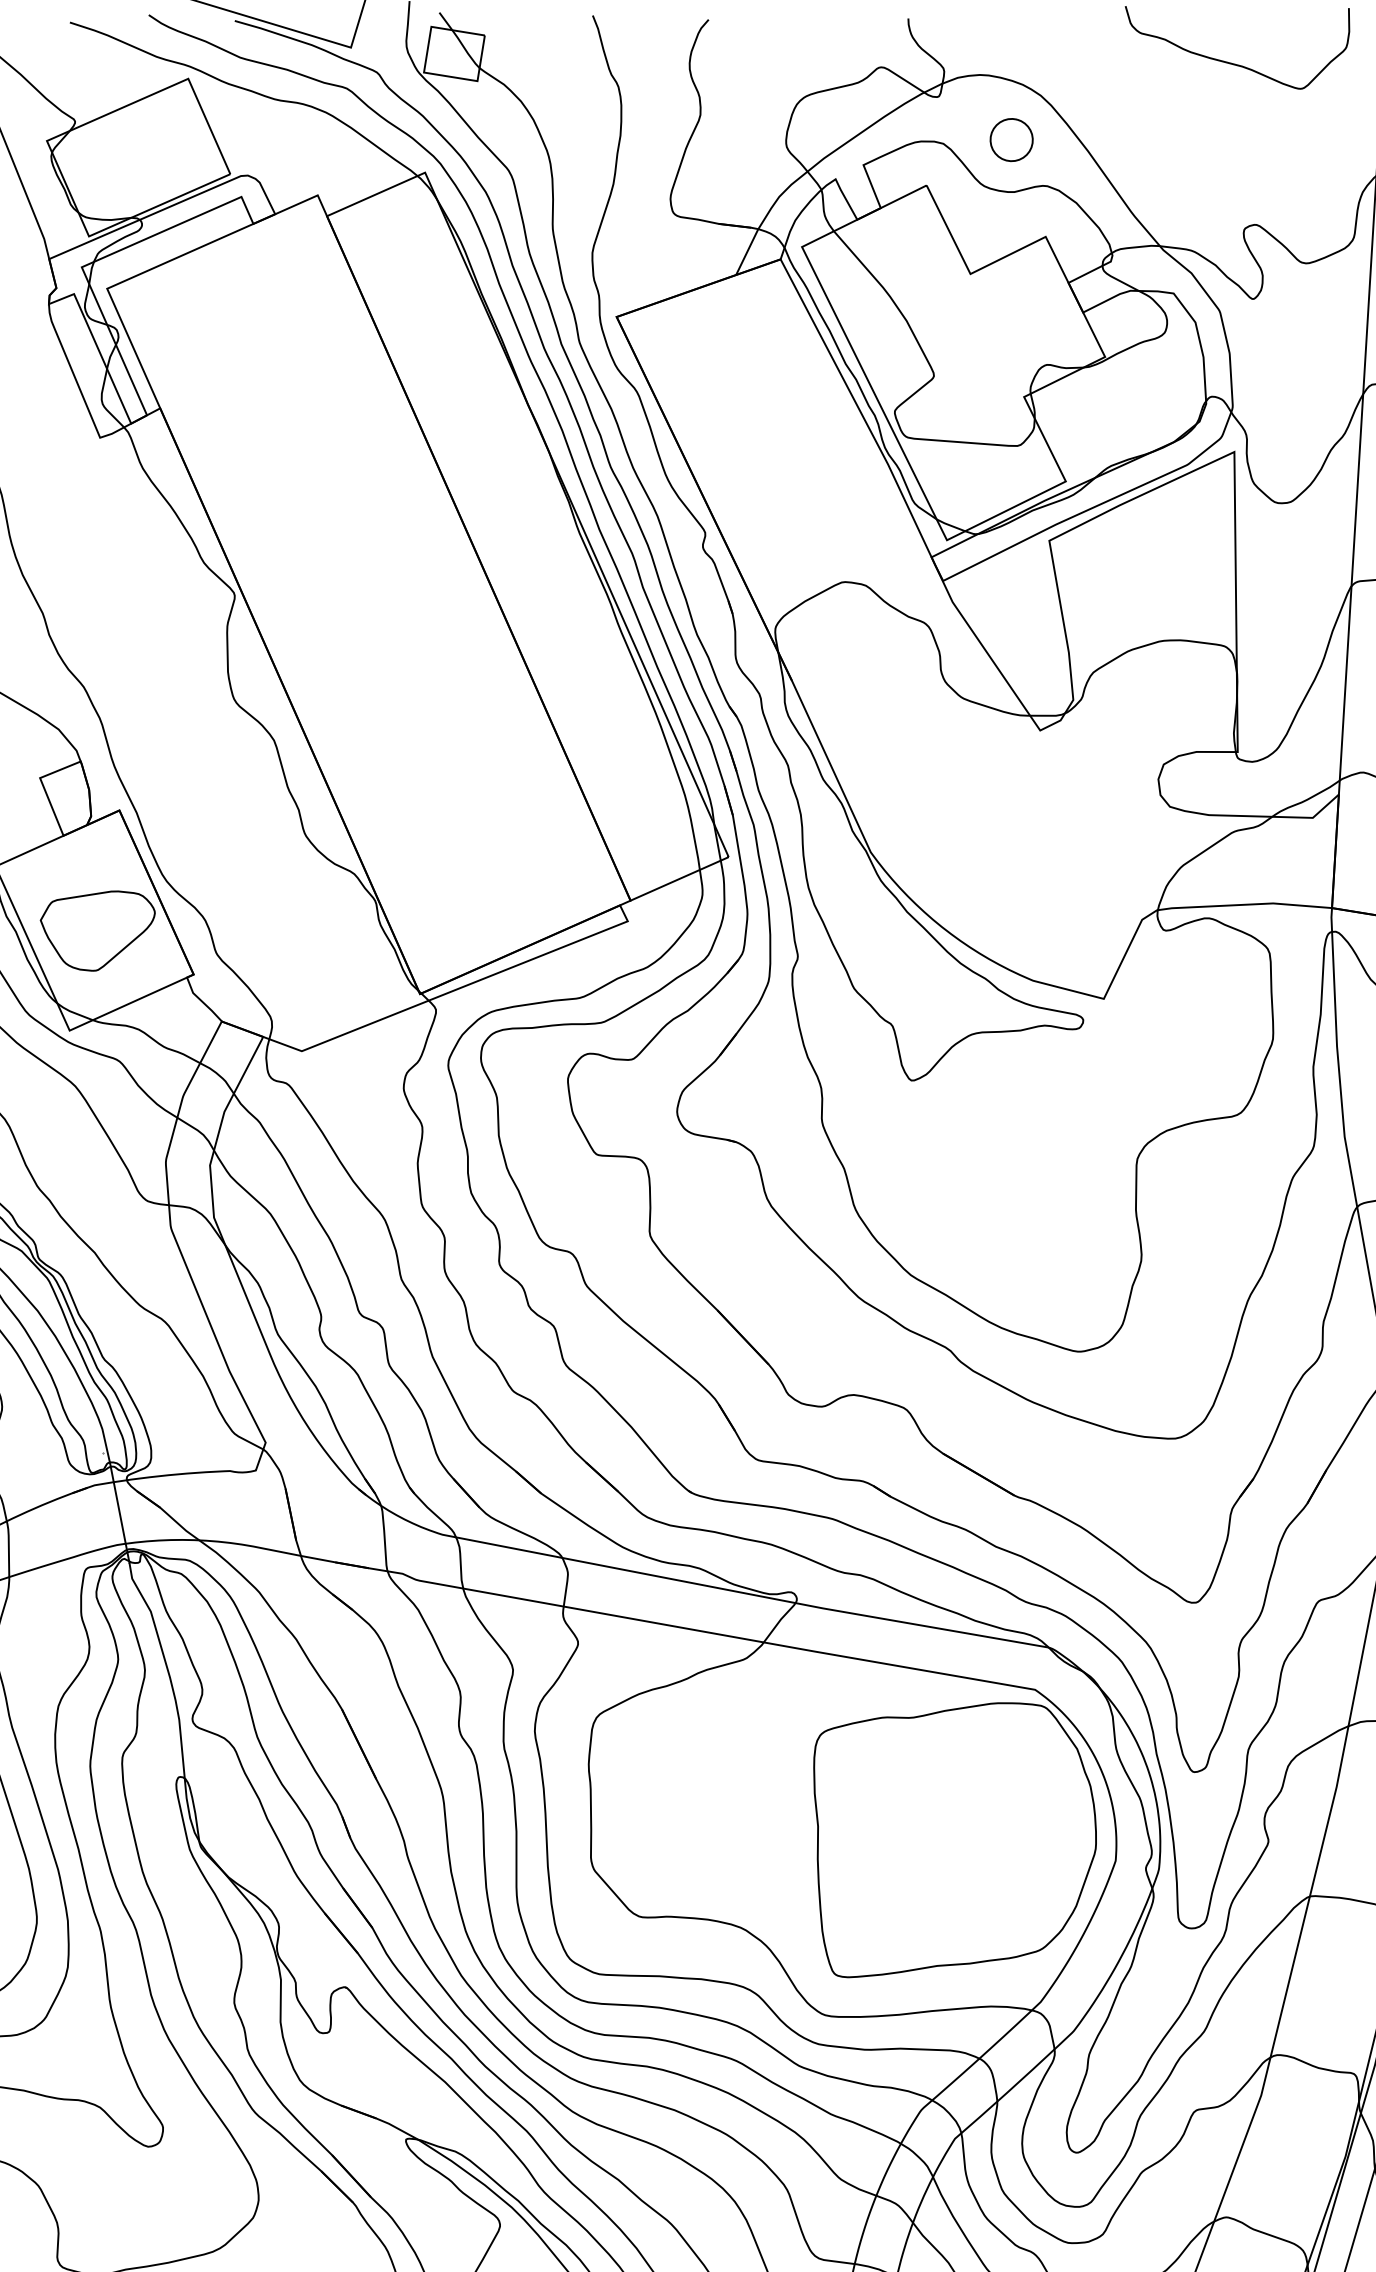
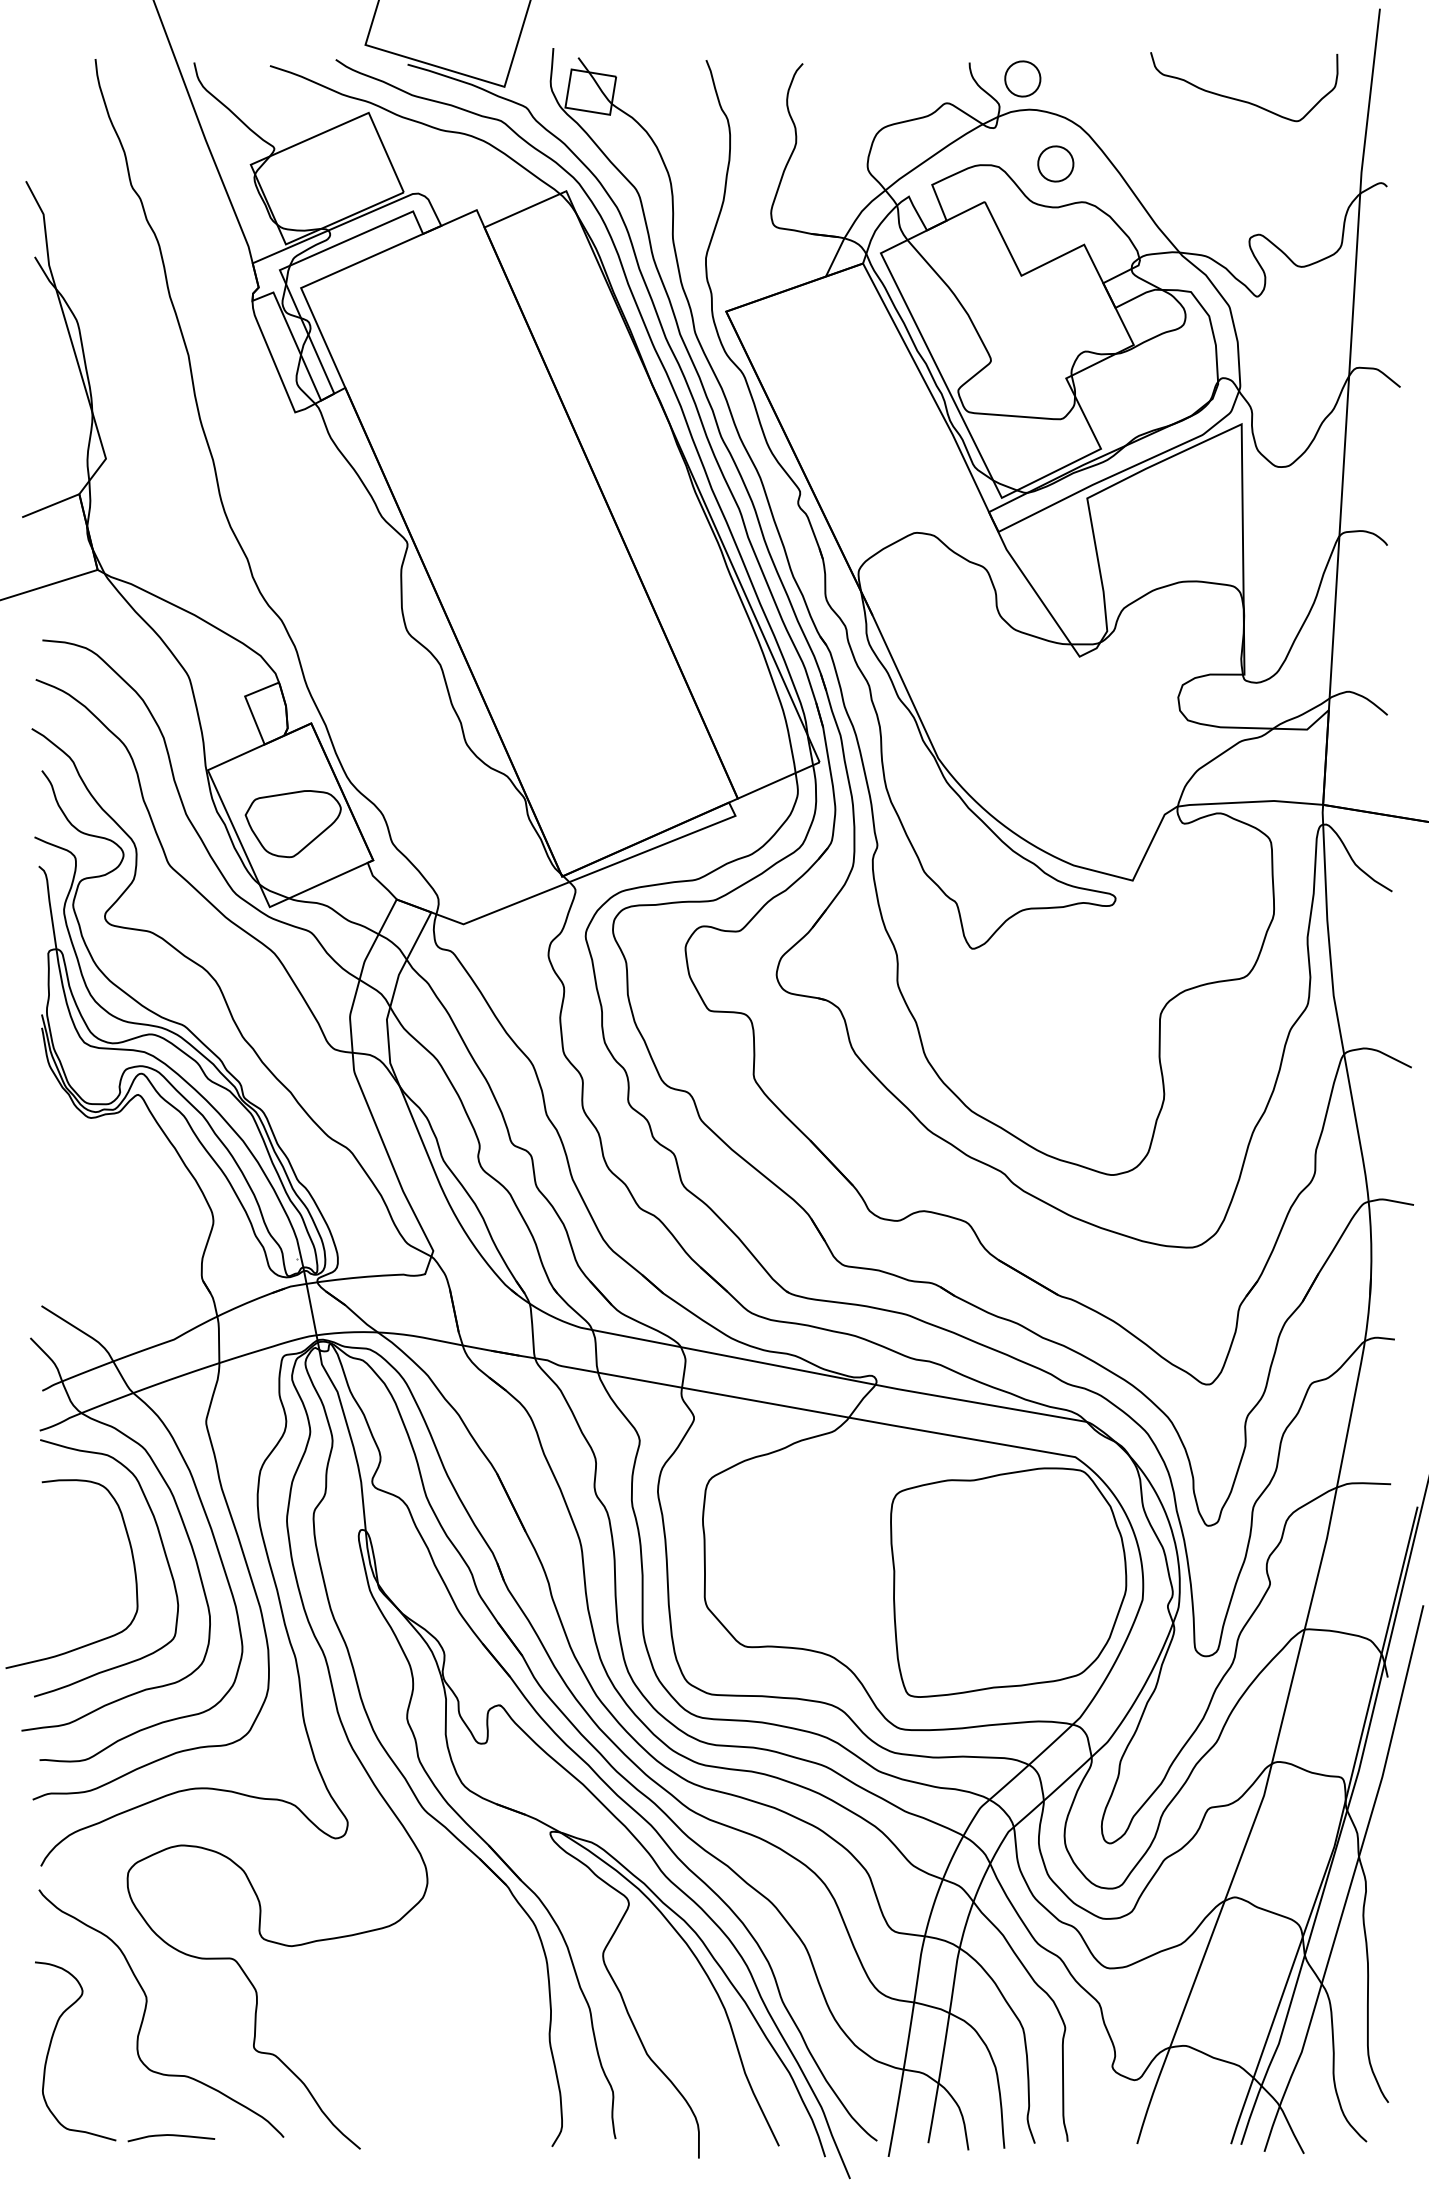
part: (971, 37) -> (1022, 78), added

